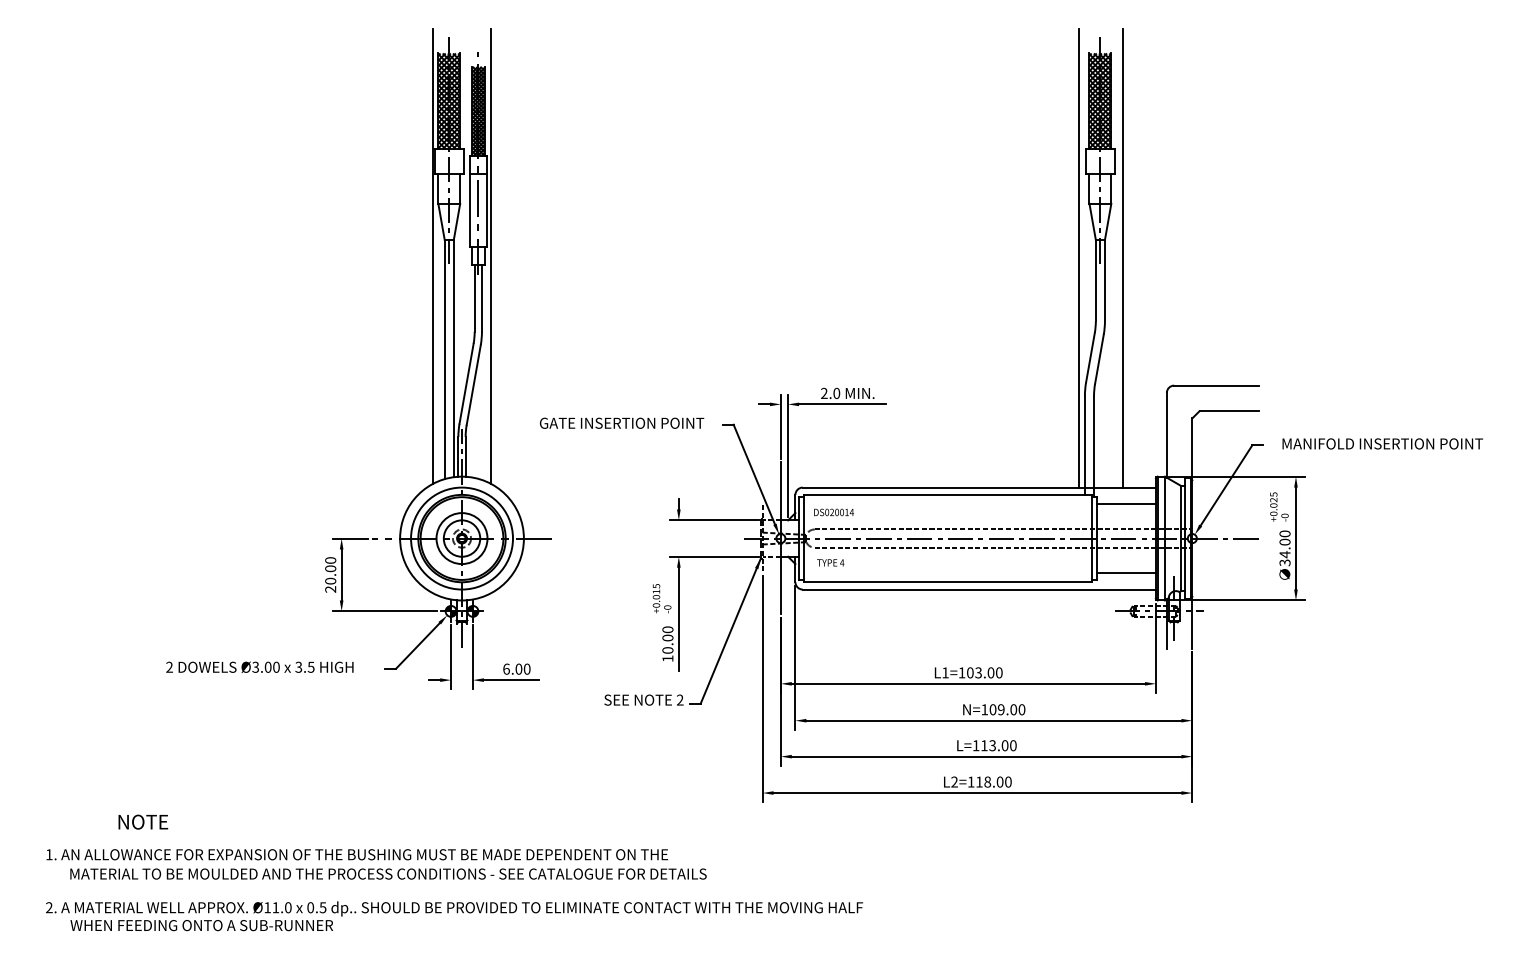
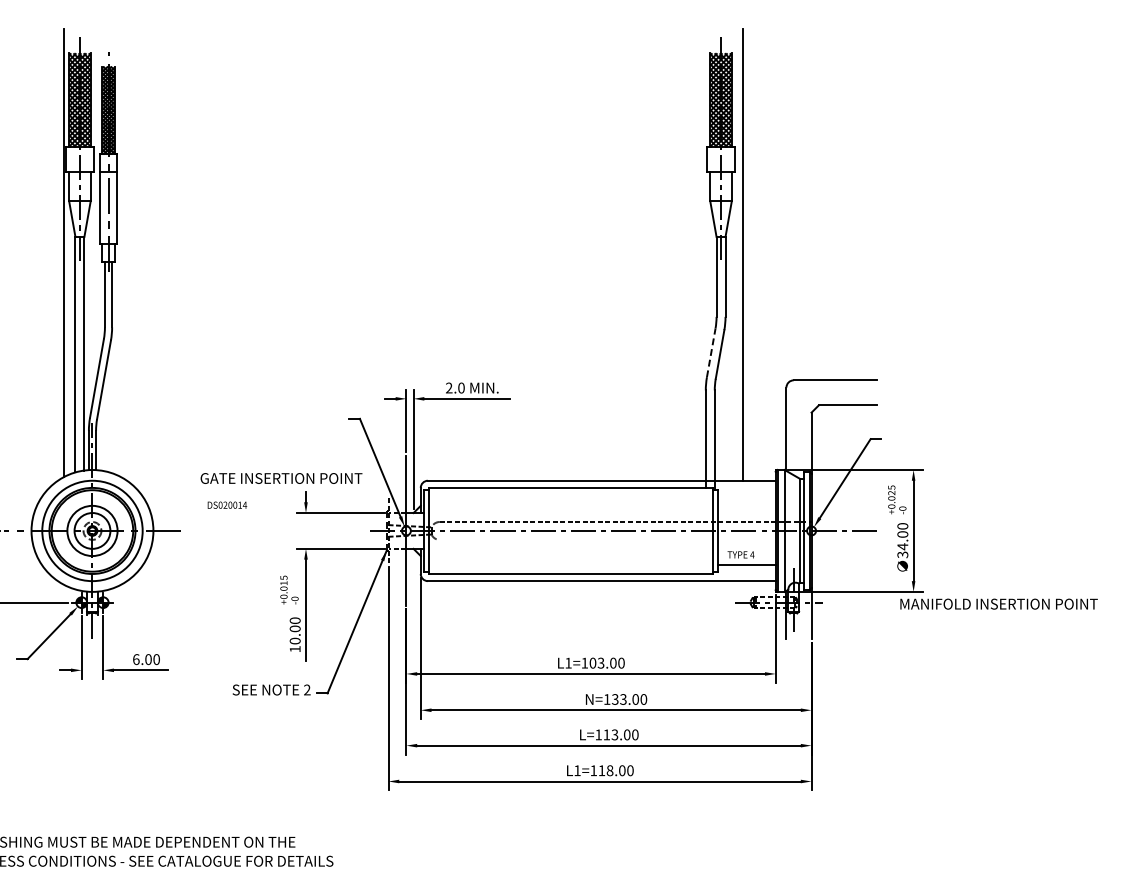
line: (491, 255) -> (121, 252), removed
line: (1079, 258) -> (700, 255), removed
line: (1090, 357) -> (711, 352), solid -> dashed
text: (622, 422) -> (282, 477), moved
text: (1382, 443) -> (998, 603), moved
line: (1125, 503) -> (745, 496), removed
text: (833, 512) -> (226, 505), moved
line: (1003, 547) -> (625, 539), removed
text: (830, 562) -> (740, 554), moved
text: (996, 709) -> (618, 699), N=109.00 -> N=133.00
text: (954, 781) -> (577, 770), L2=118.00 -> L1=118.00

